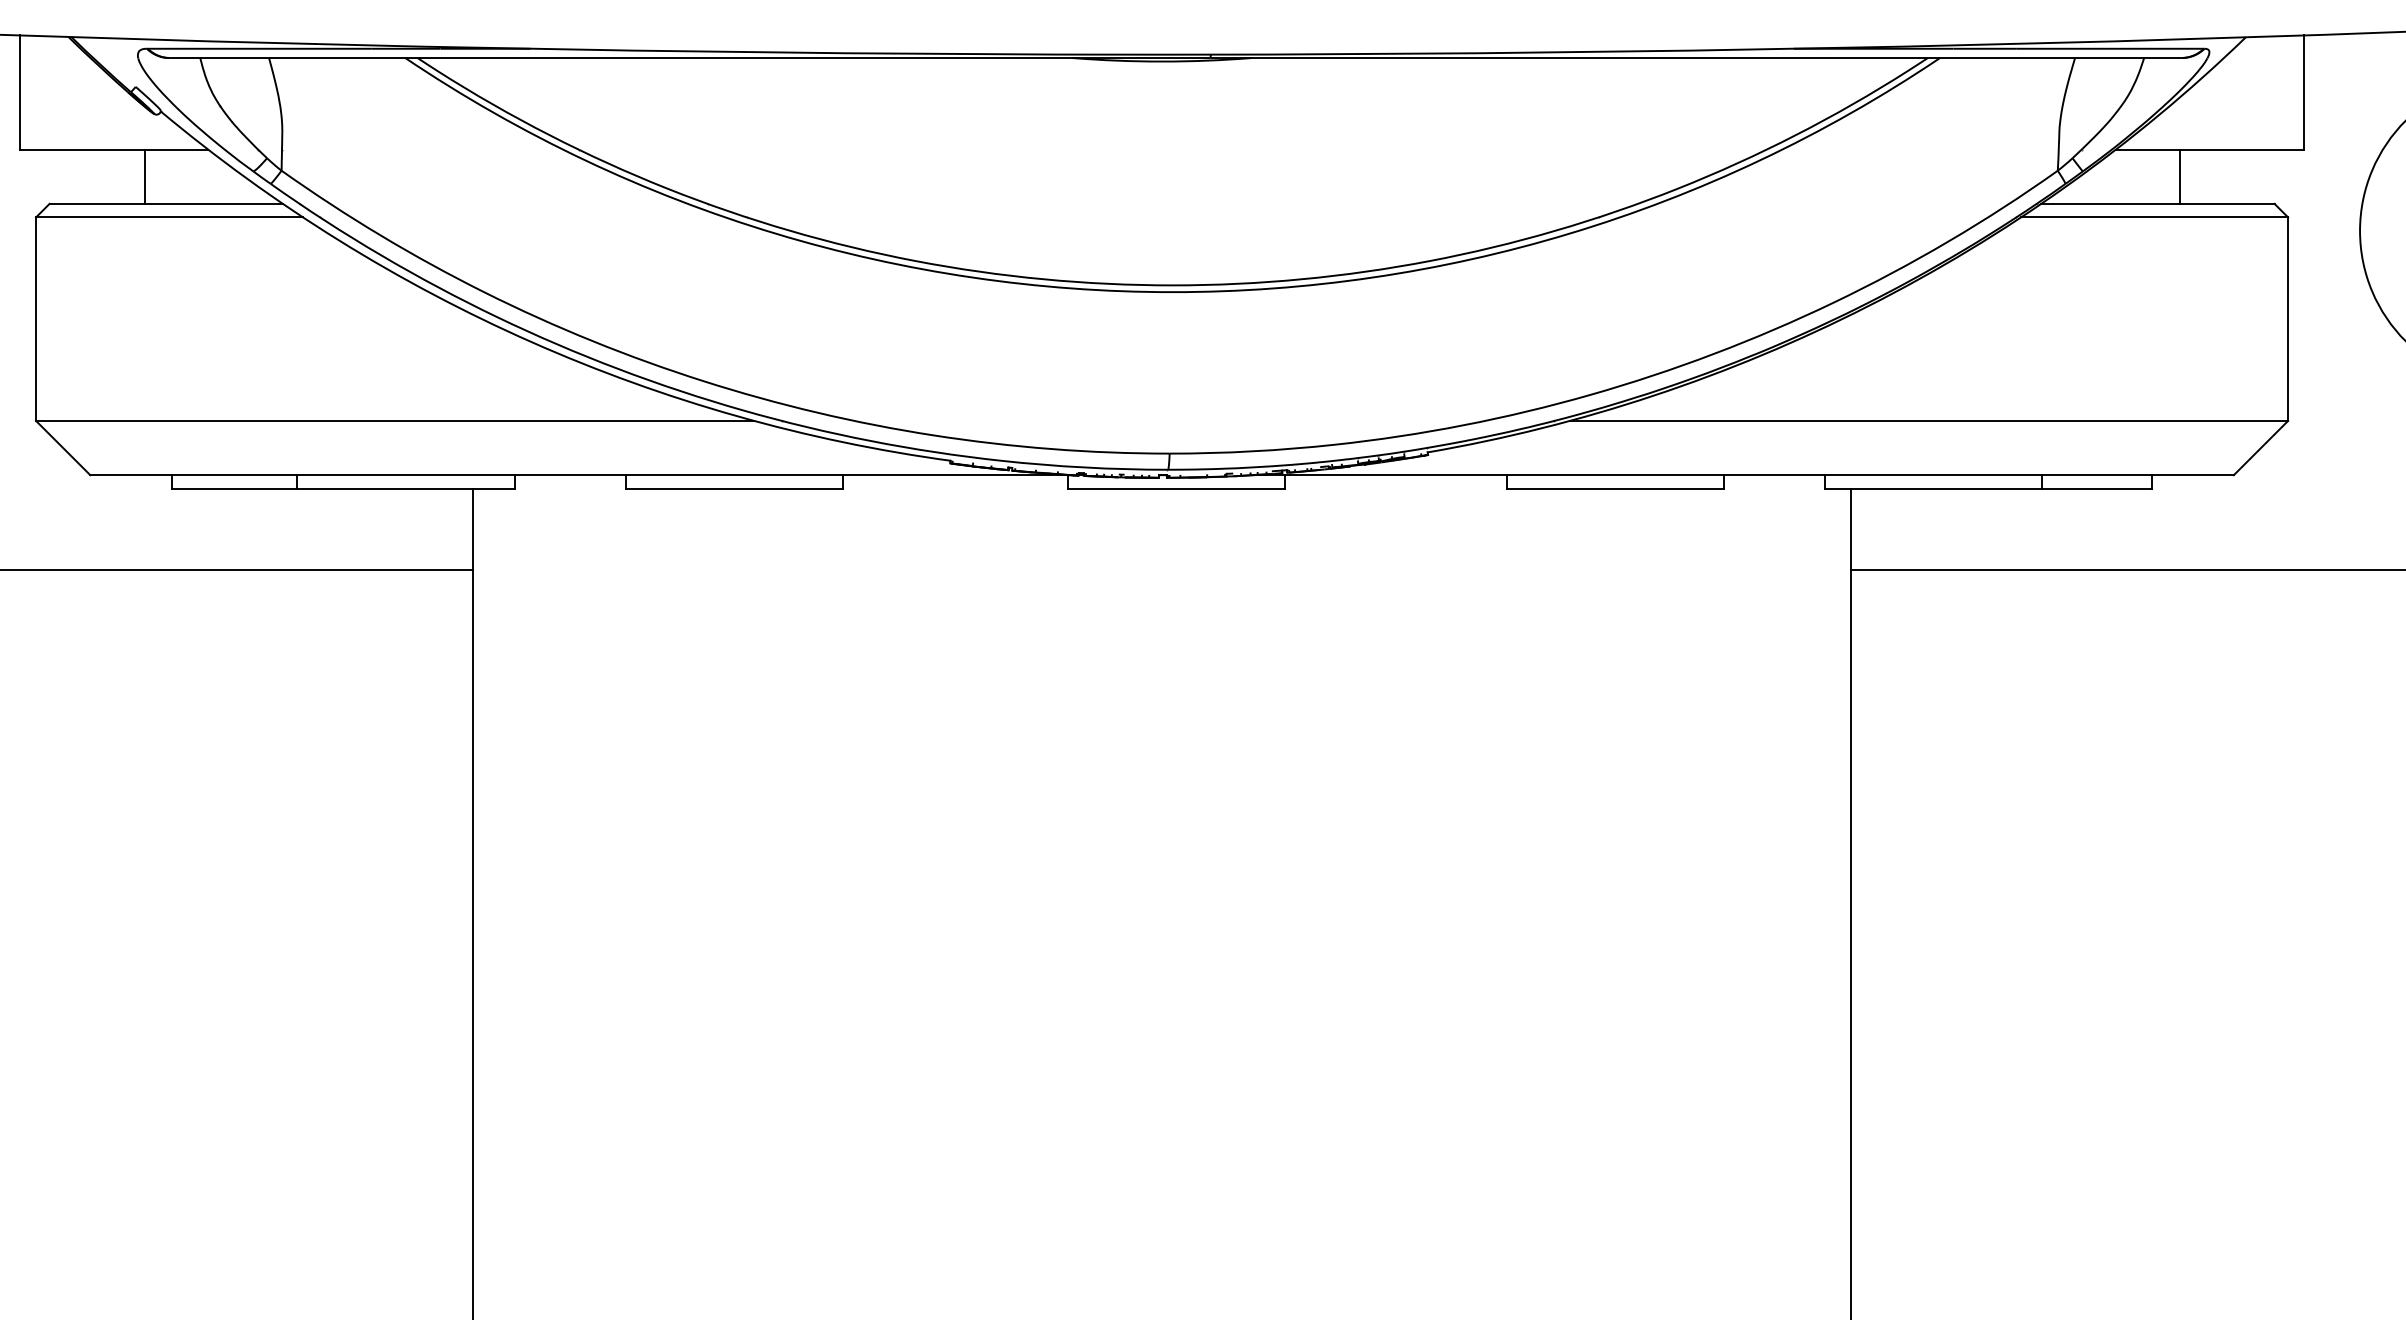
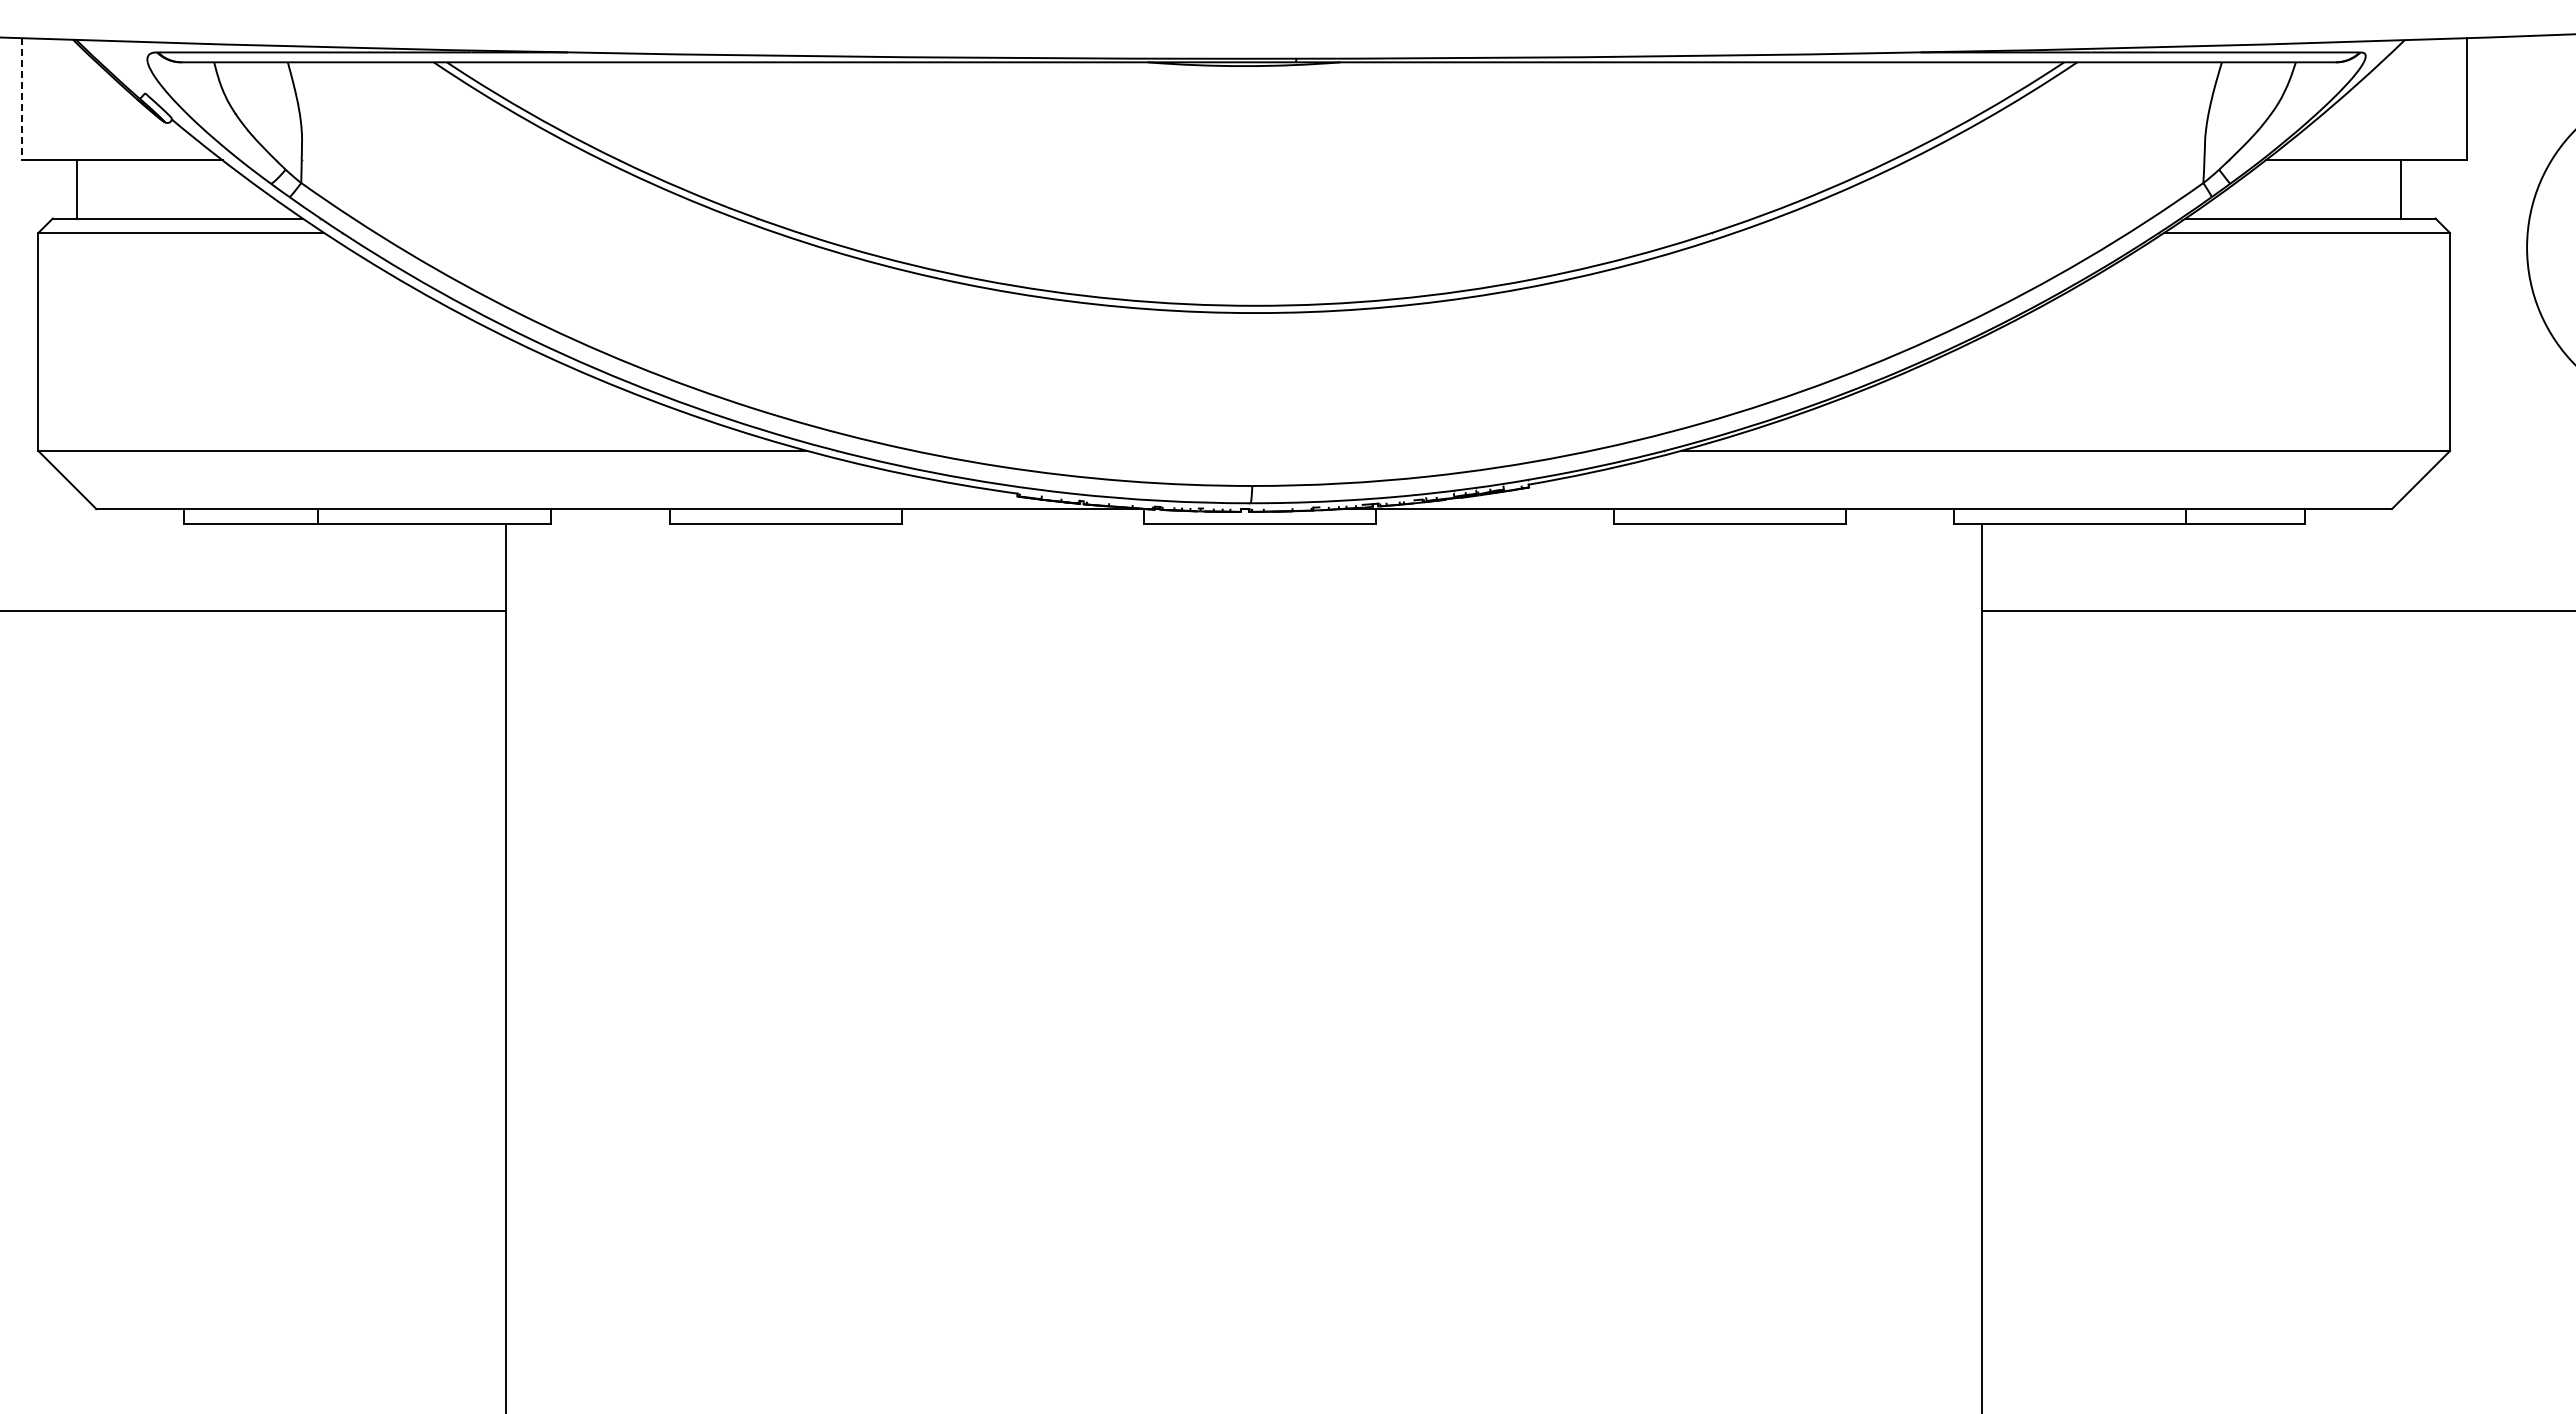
line: (20, 92) -> (21, 99), solid -> dashed
line: (144, 176) -> (76, 189), moved
line: (2179, 176) -> (2400, 189), moved

